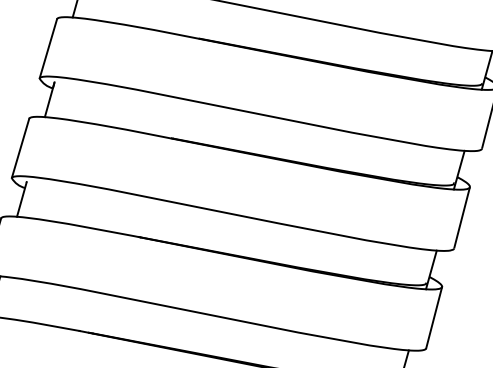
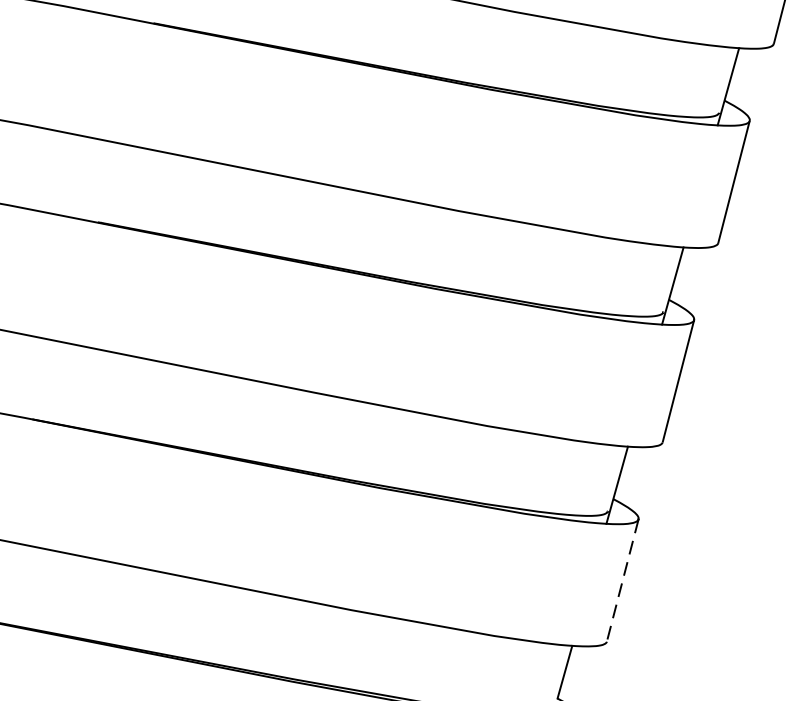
line: (434, 317) -> (623, 580), solid -> dashed

